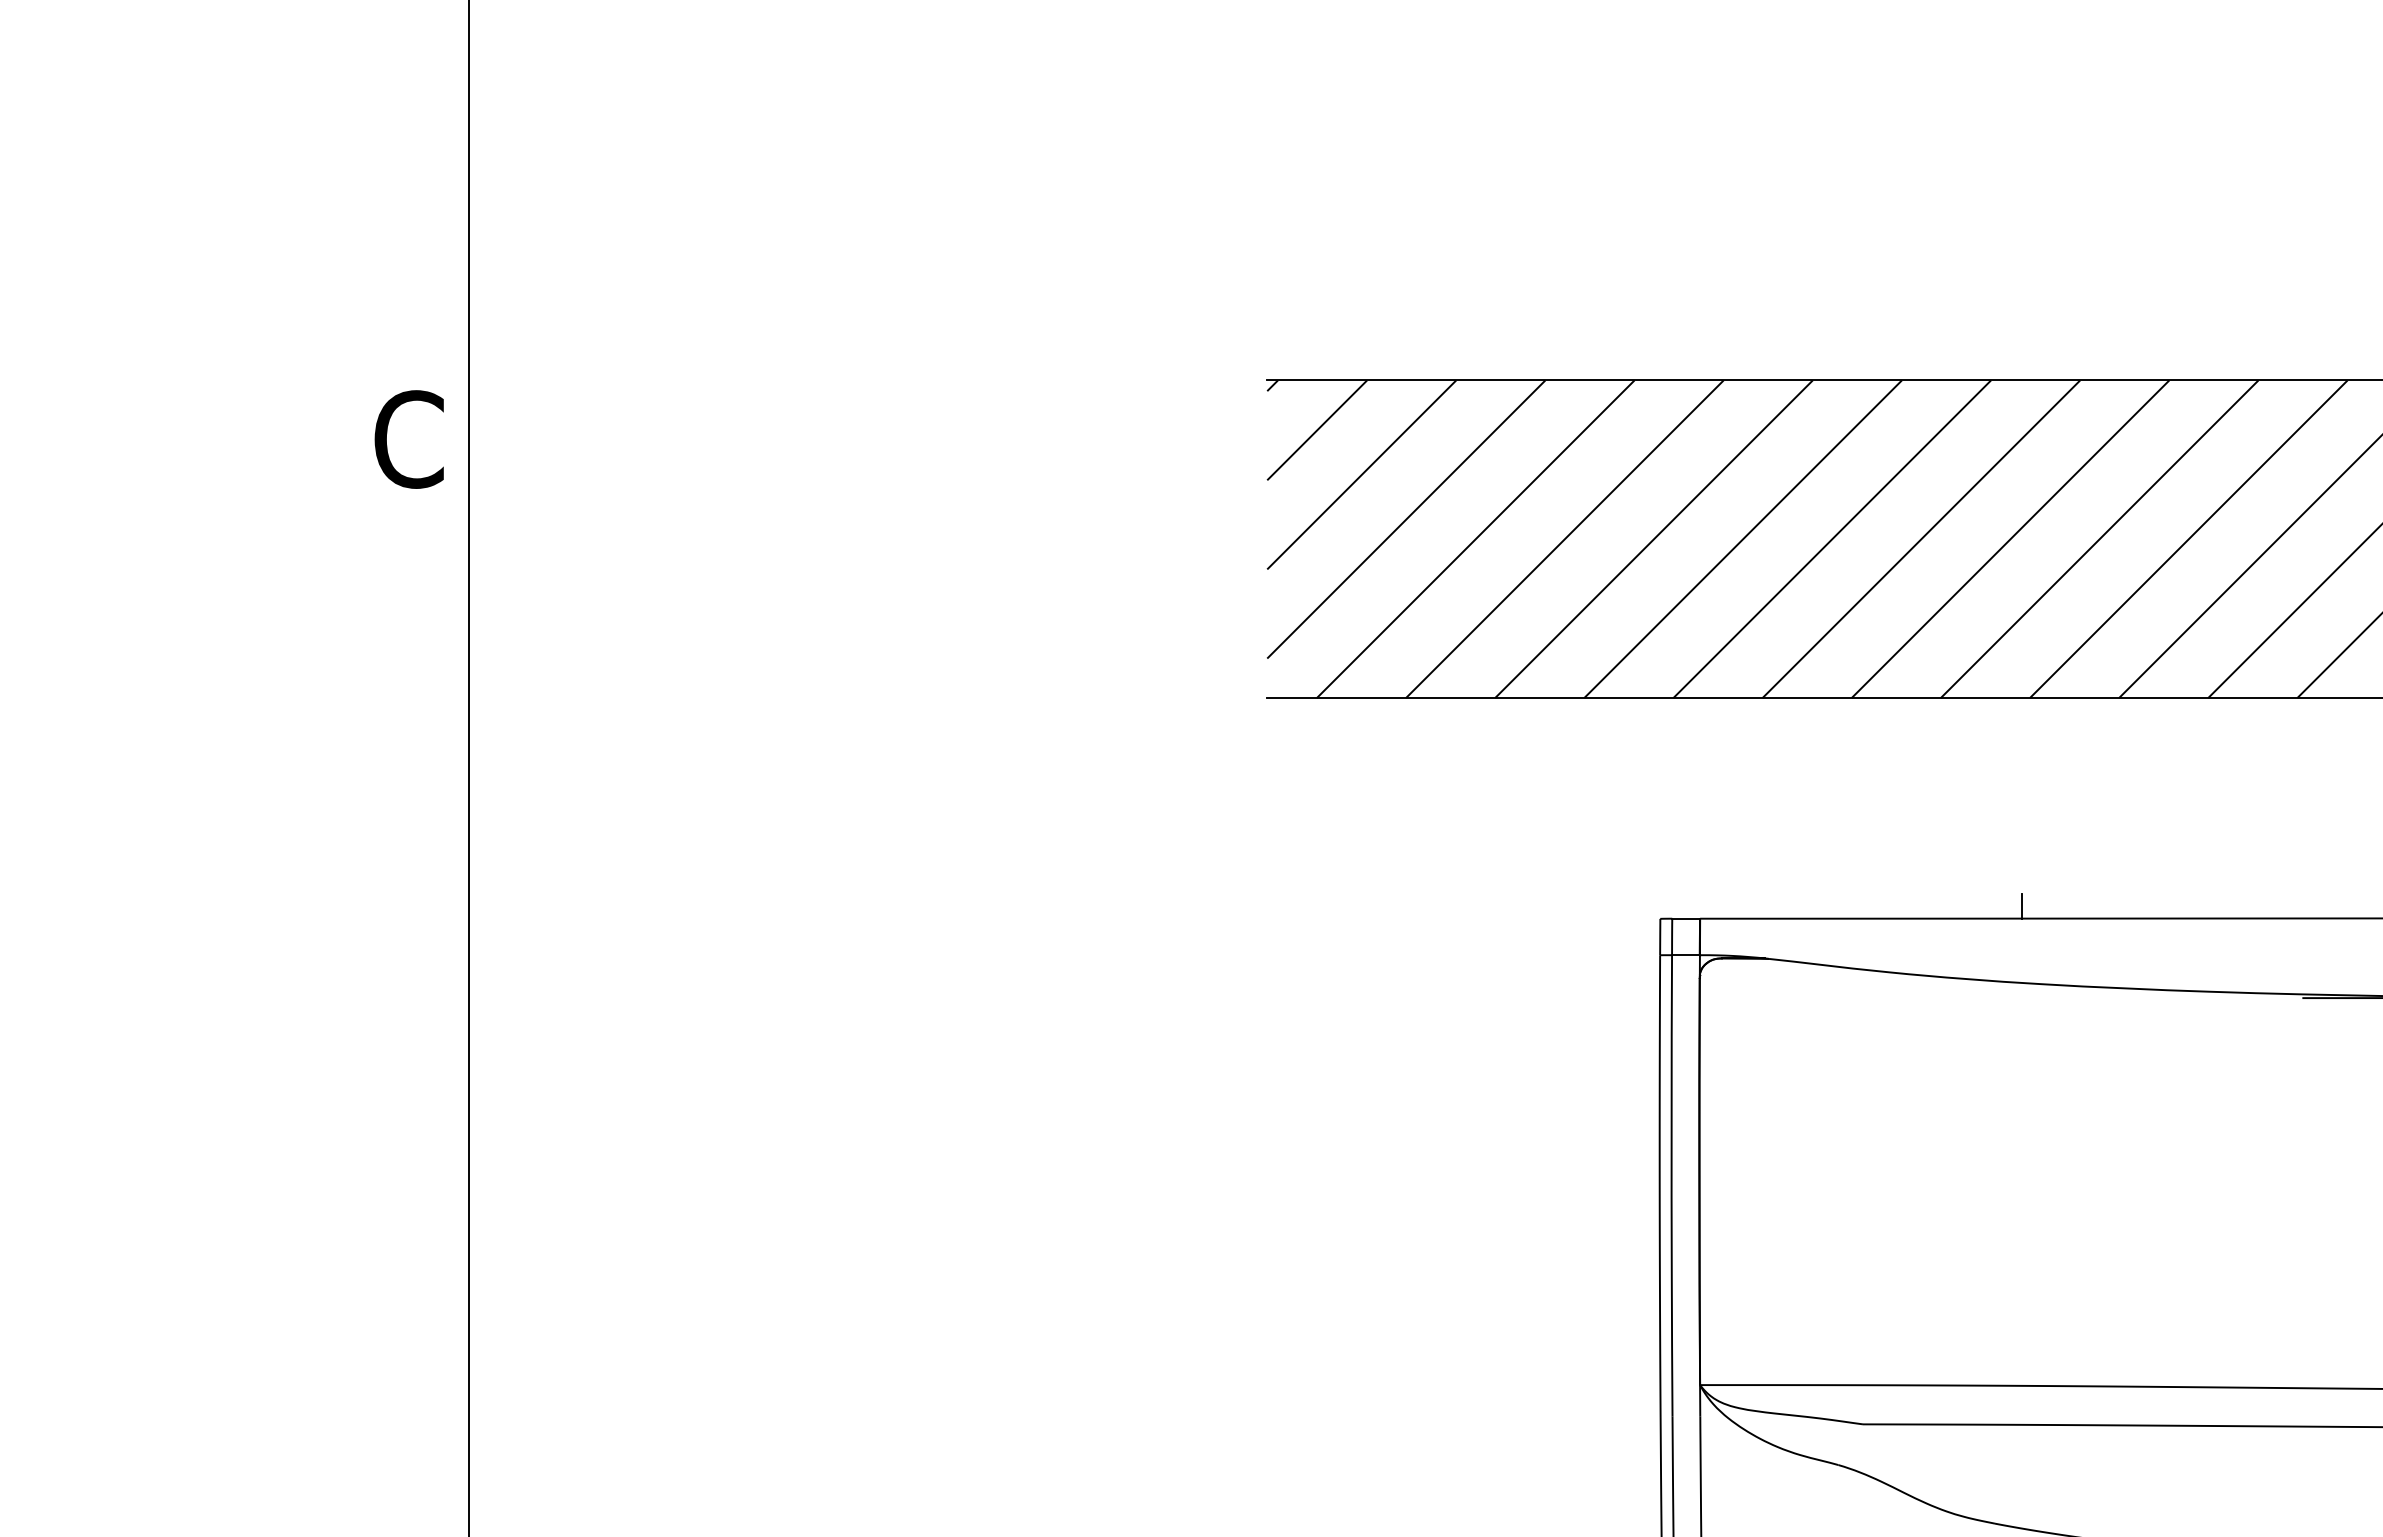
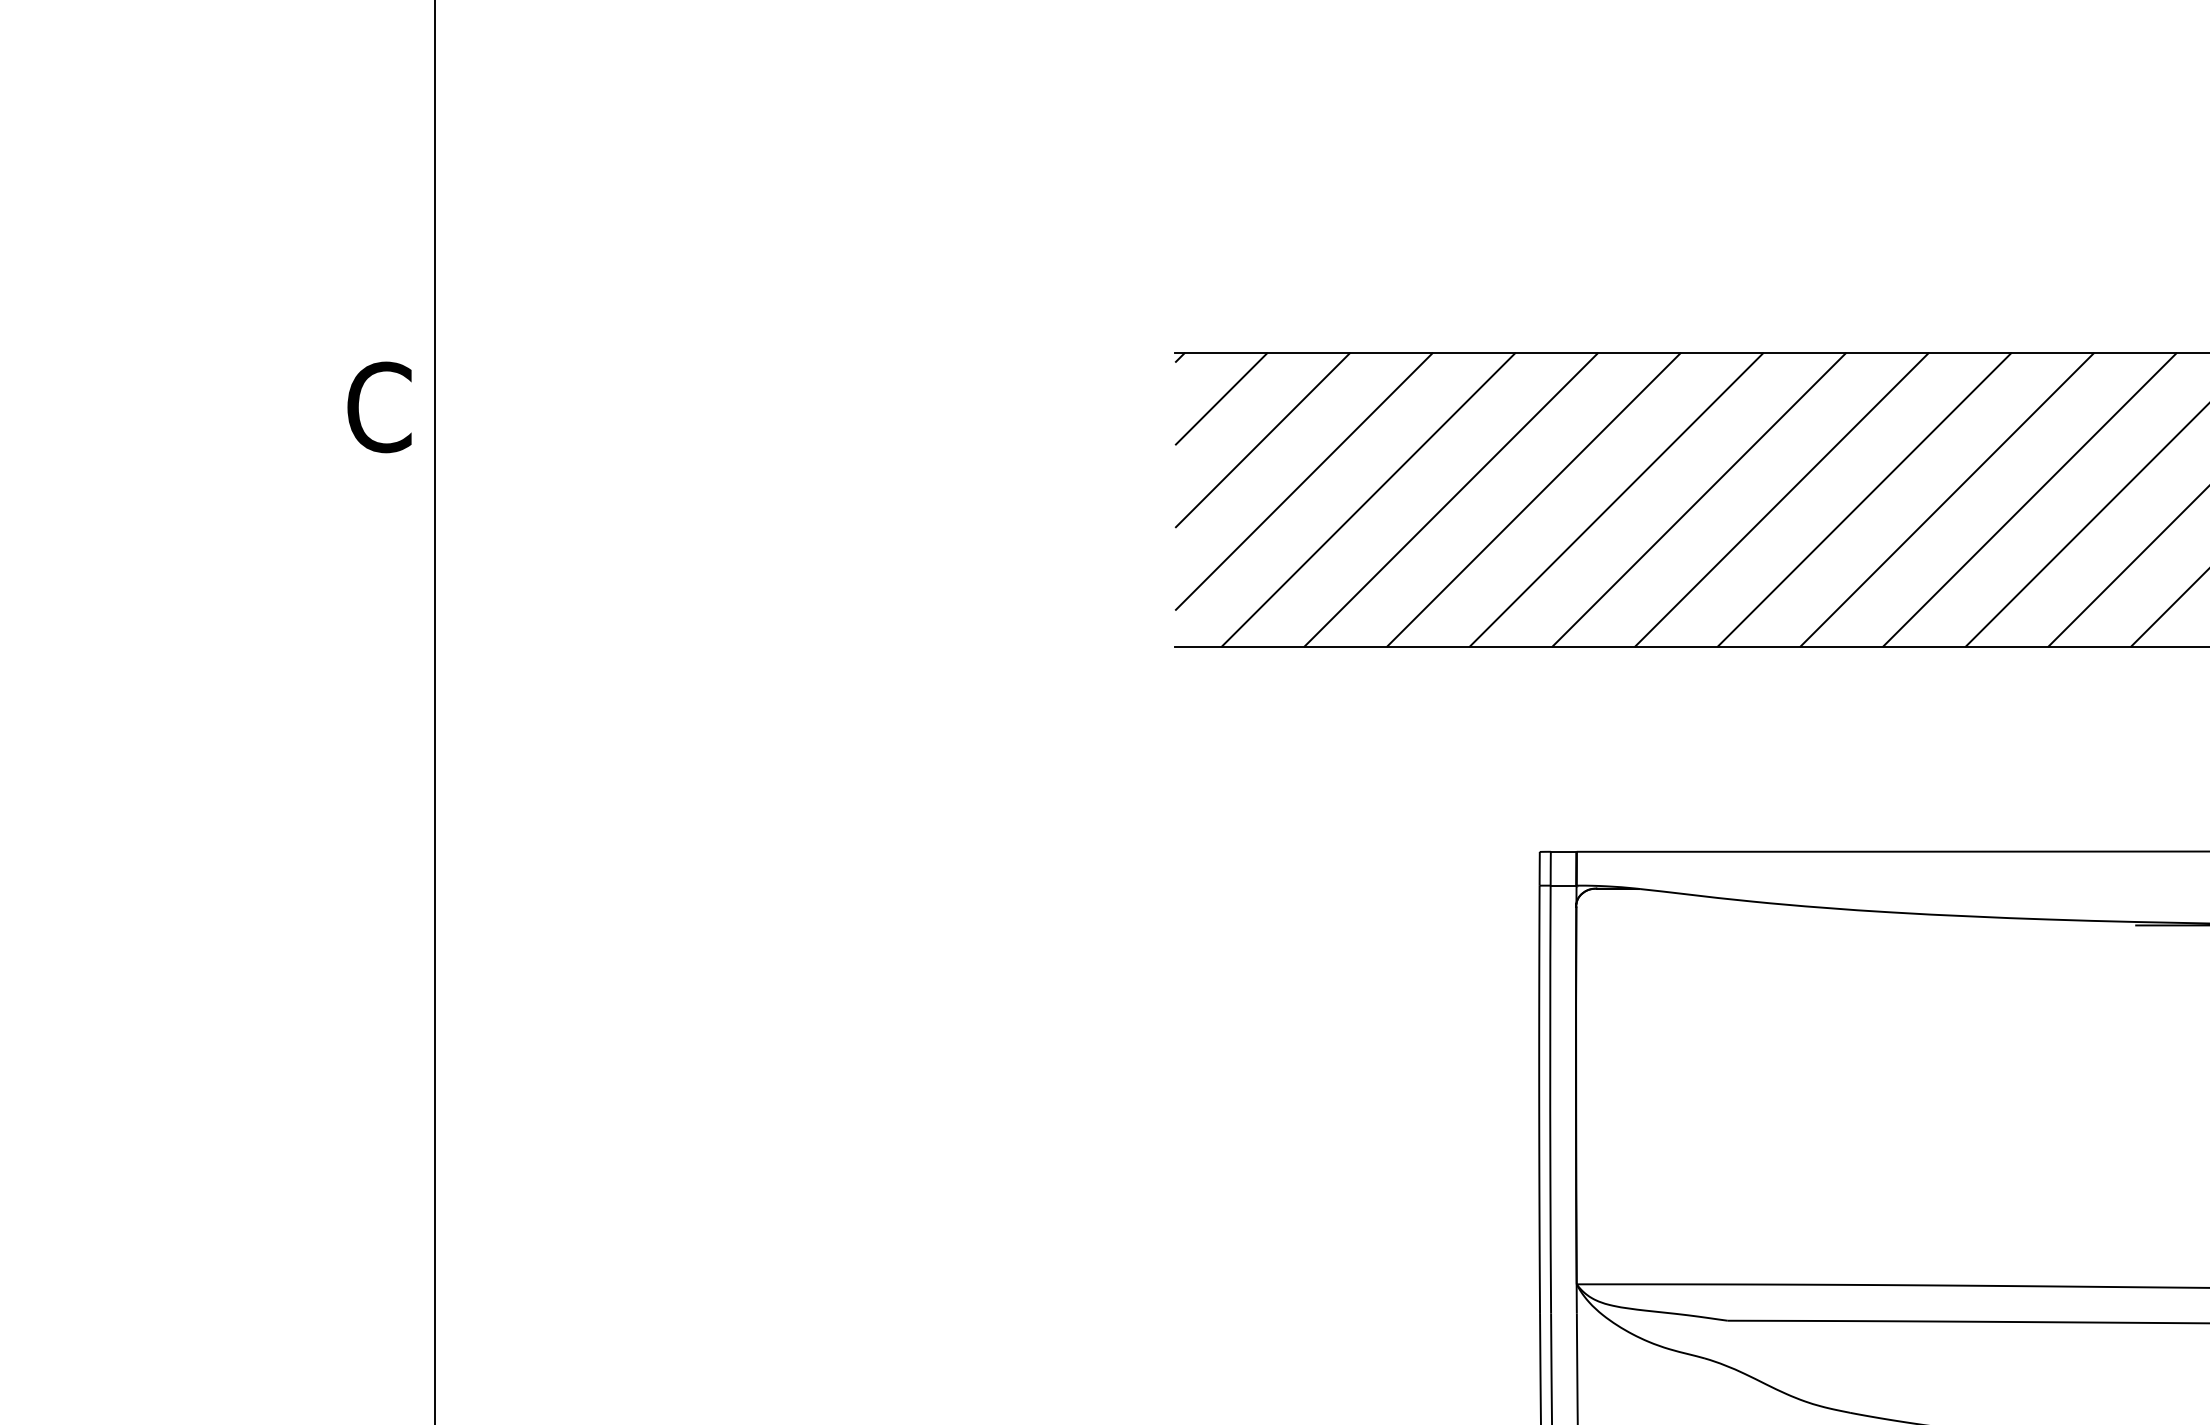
line: (2021, 905) -> (1874, 839), removed

